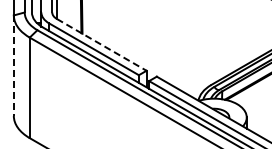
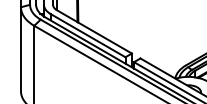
line: (101, 44) -> (94, 31), dashed -> solid
line: (13, 66) -> (20, 49), dashed -> solid

